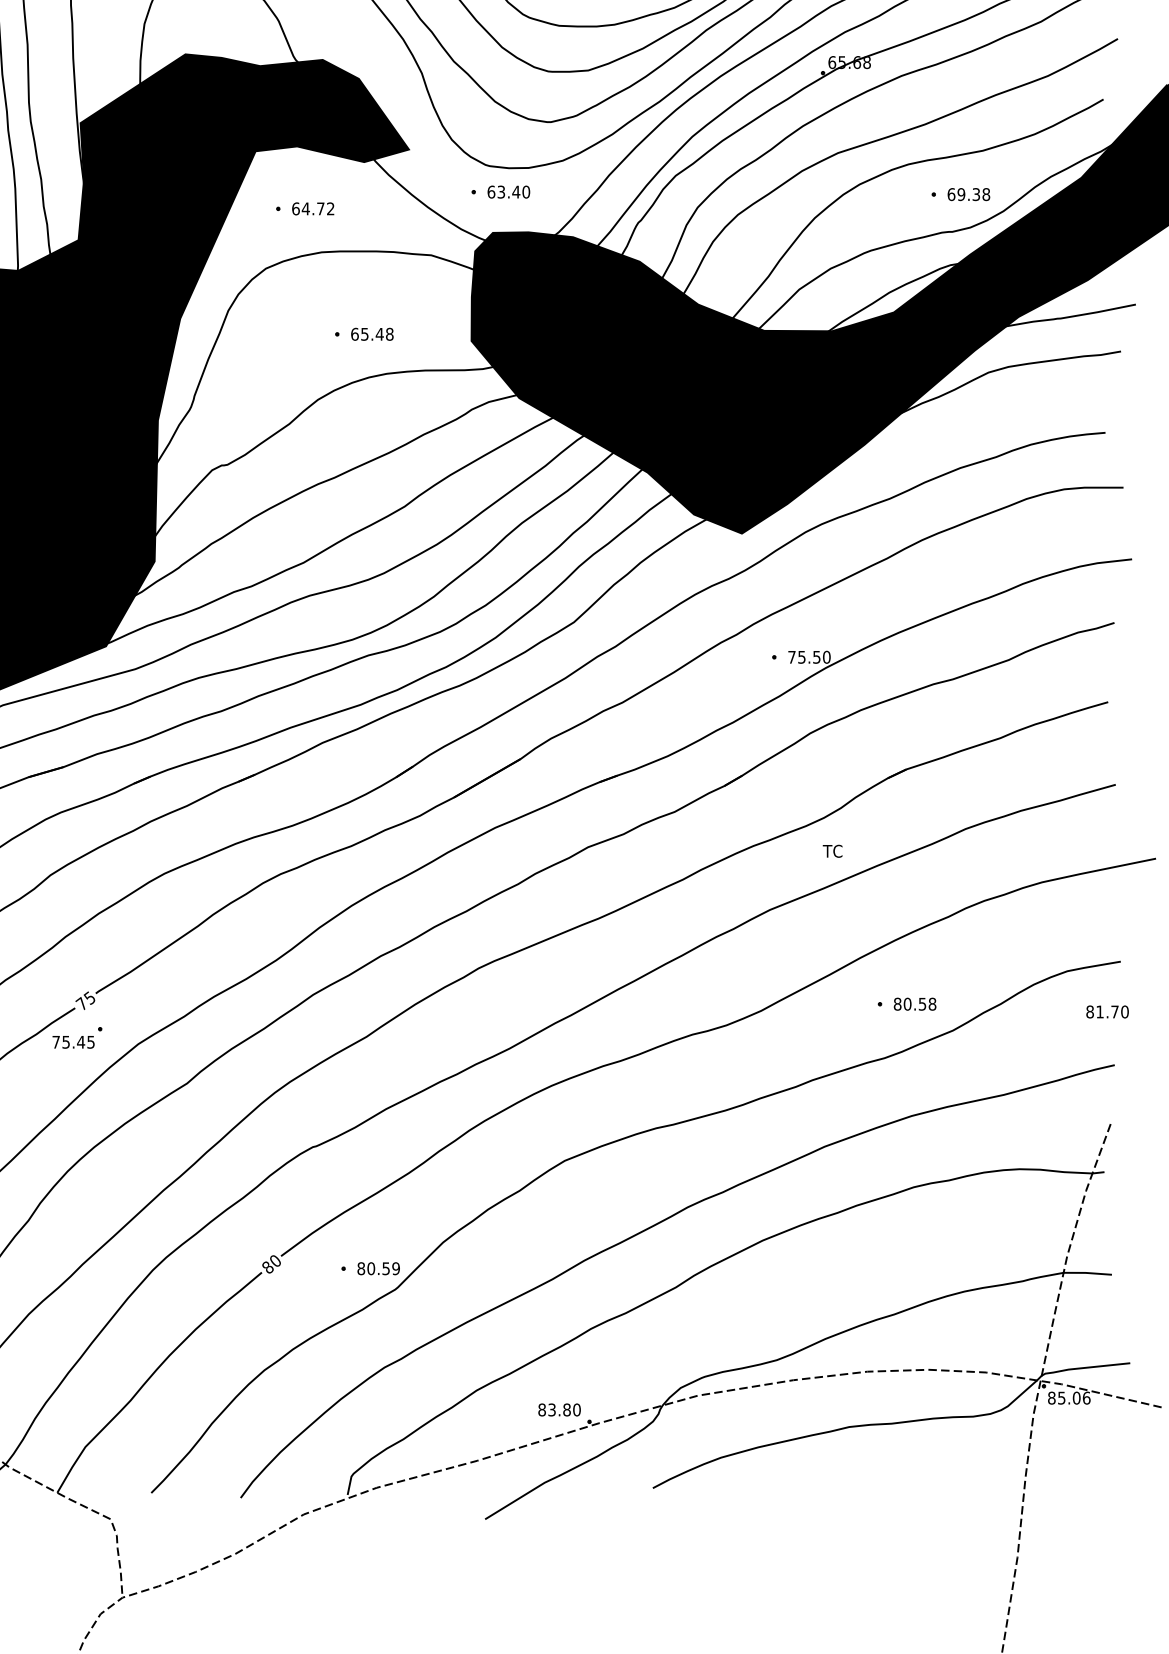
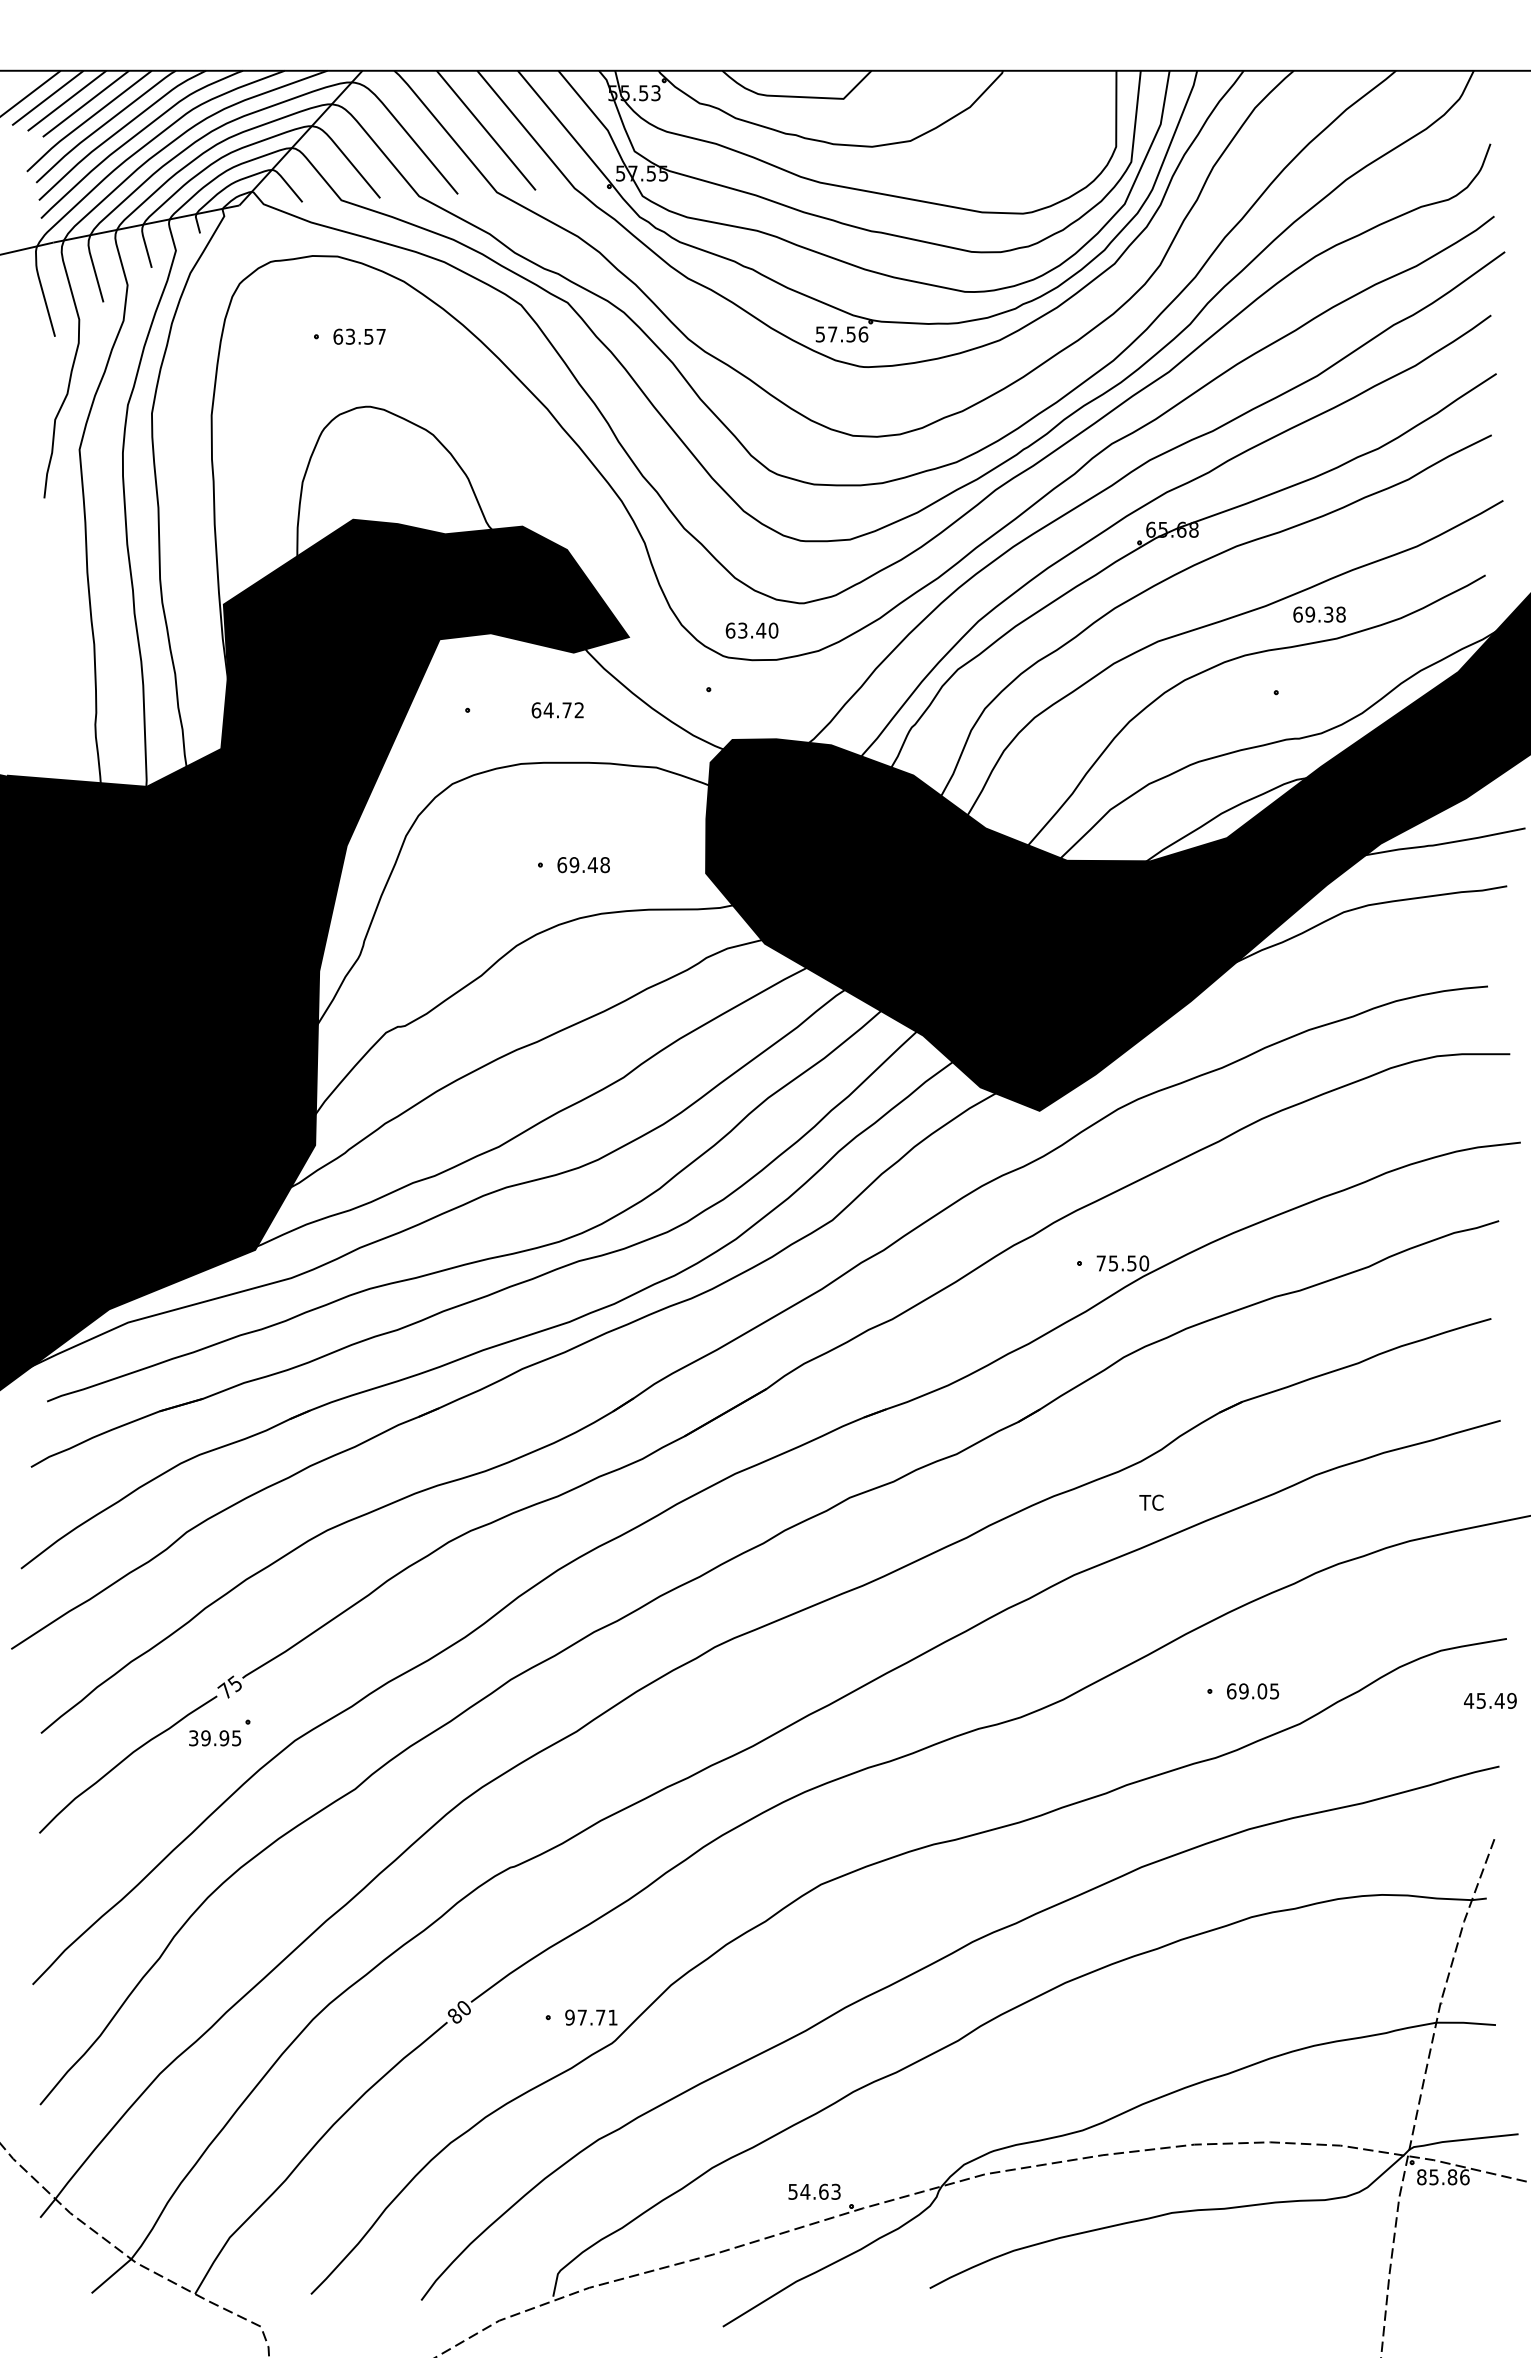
text: (508, 192) -> (751, 630), moved
text: (968, 194) -> (1319, 614), moved
text: (313, 209) -> (557, 710), moved
text: (364, 333) -> (574, 864), 65.48 -> 69.48
text: (915, 1004) -> (1253, 1691), 80.58 -> 69.05
text: (1107, 1011) -> (1490, 1700), 81.70 -> 45.49
text: (69, 1042) -> (209, 1738), 75.45 -> 39.95
text: (378, 1268) -> (591, 2017), 80.59 -> 97.71
text: (1076, 1397) -> (1452, 2176), 85.06 -> 85.86
text: (559, 1409) -> (814, 2191), 83.80 -> 54.63

